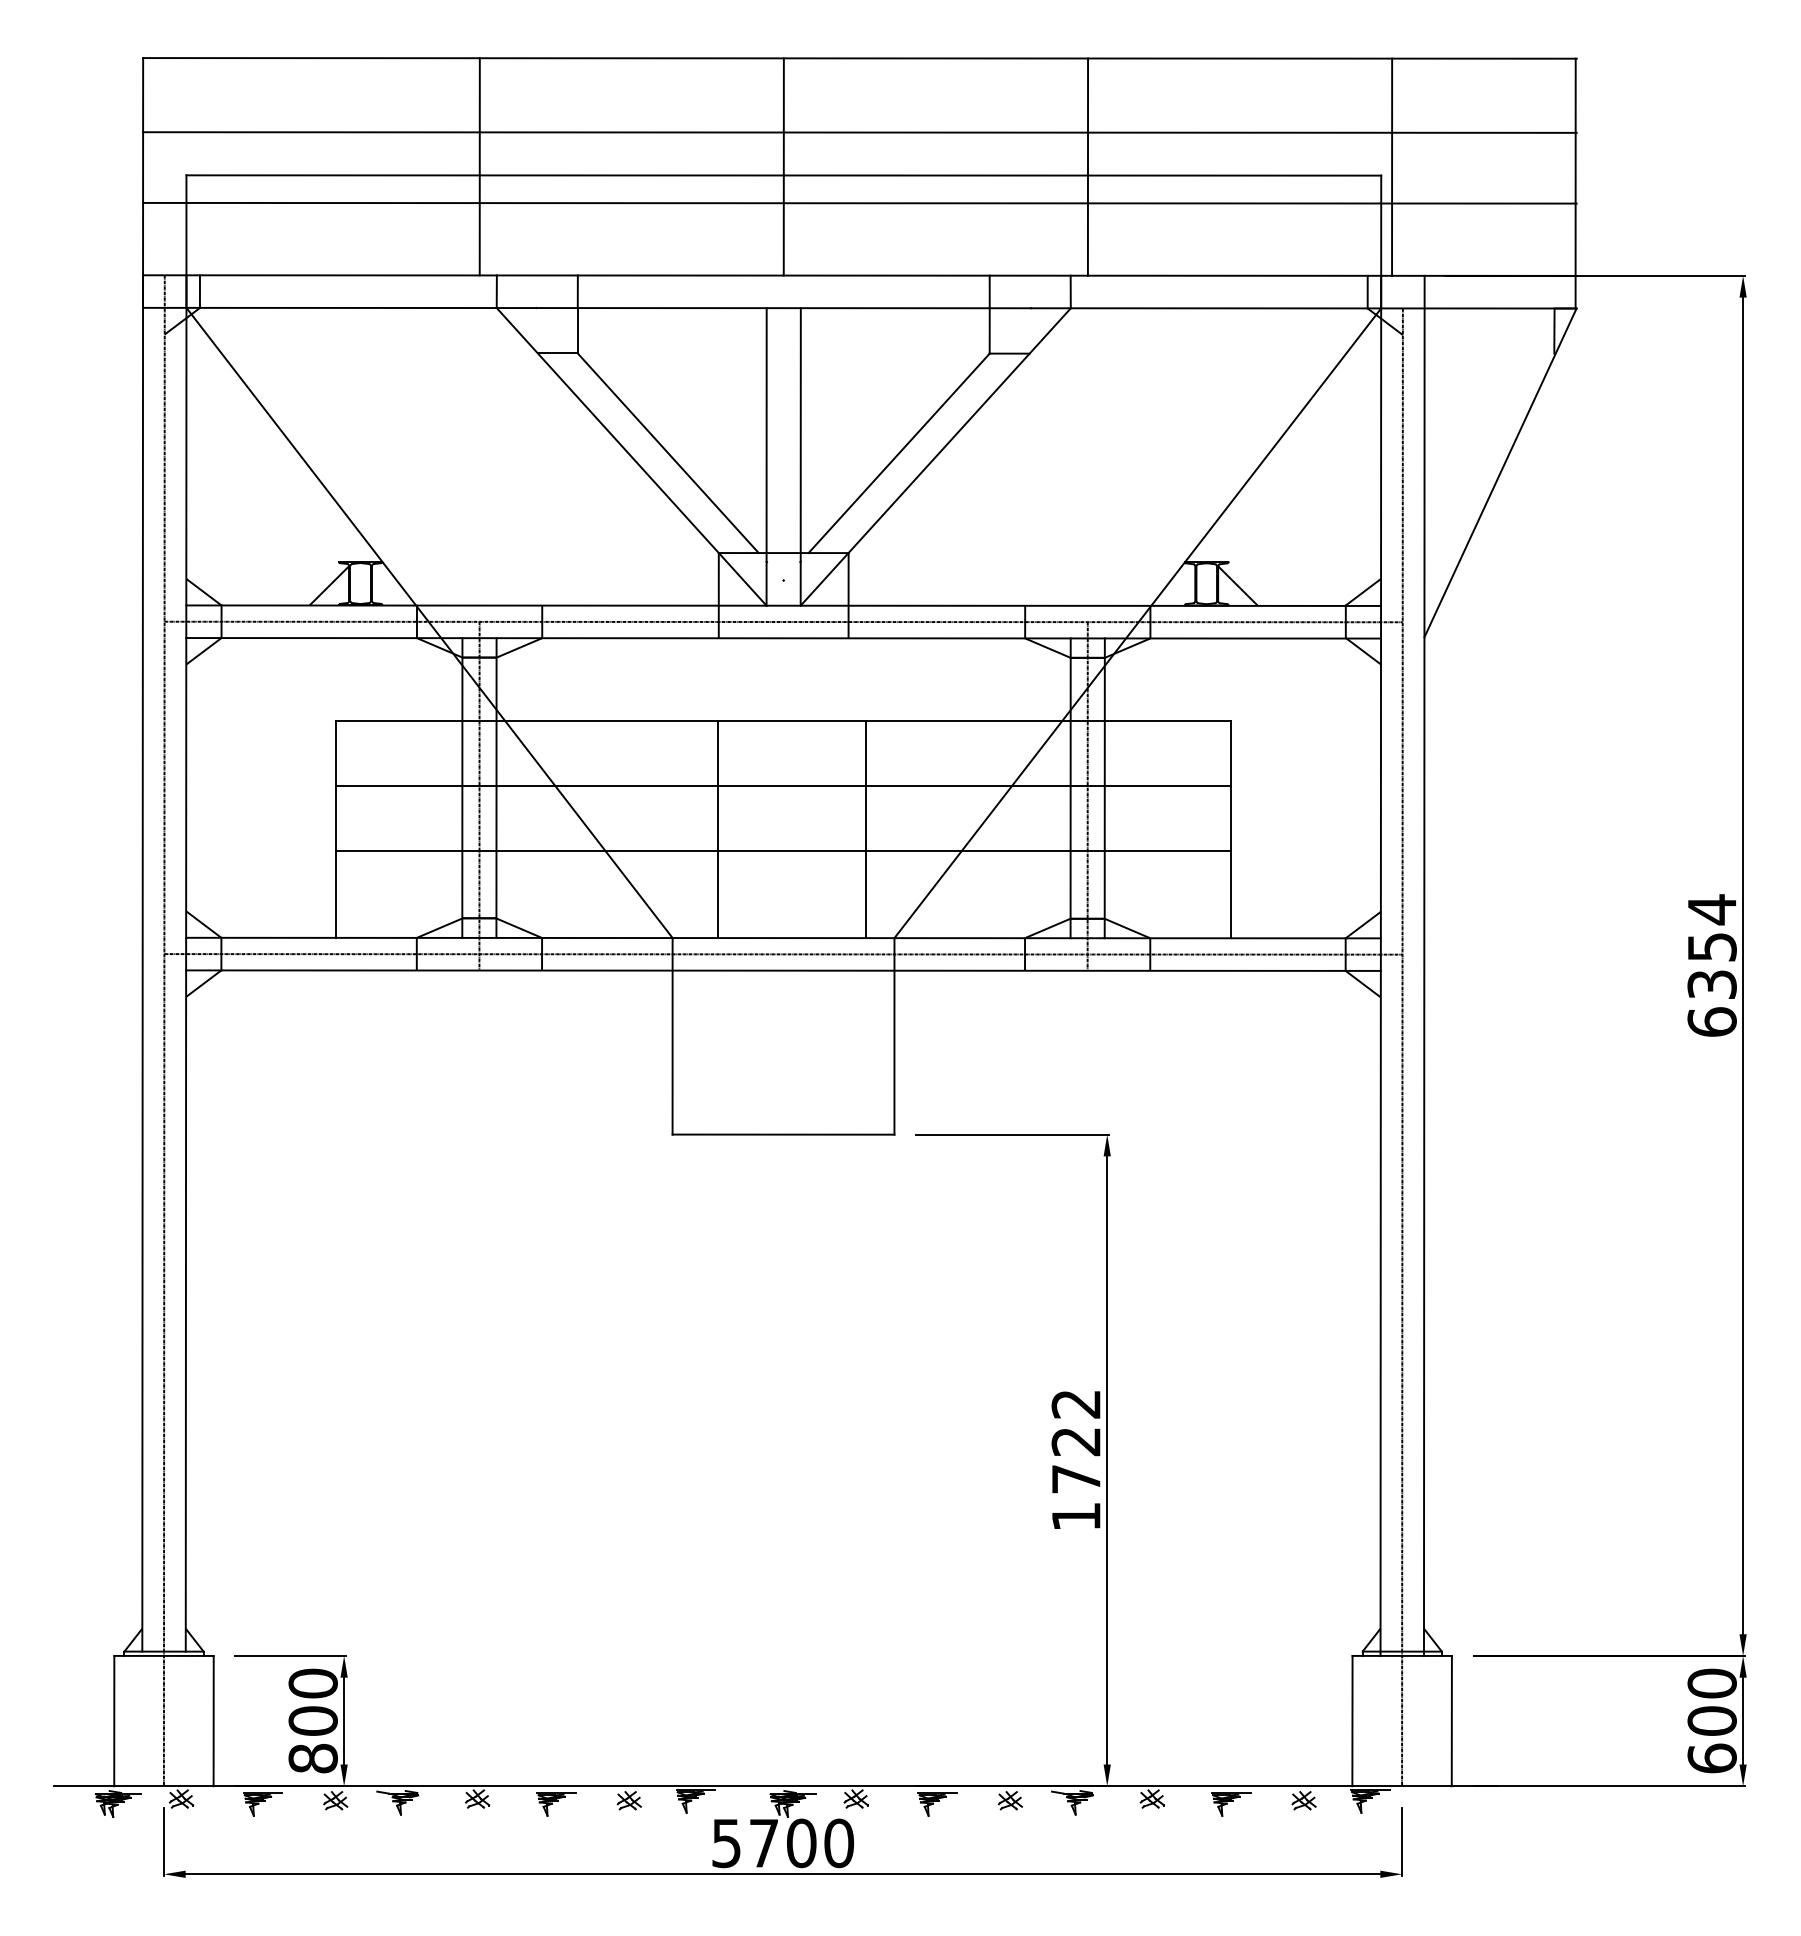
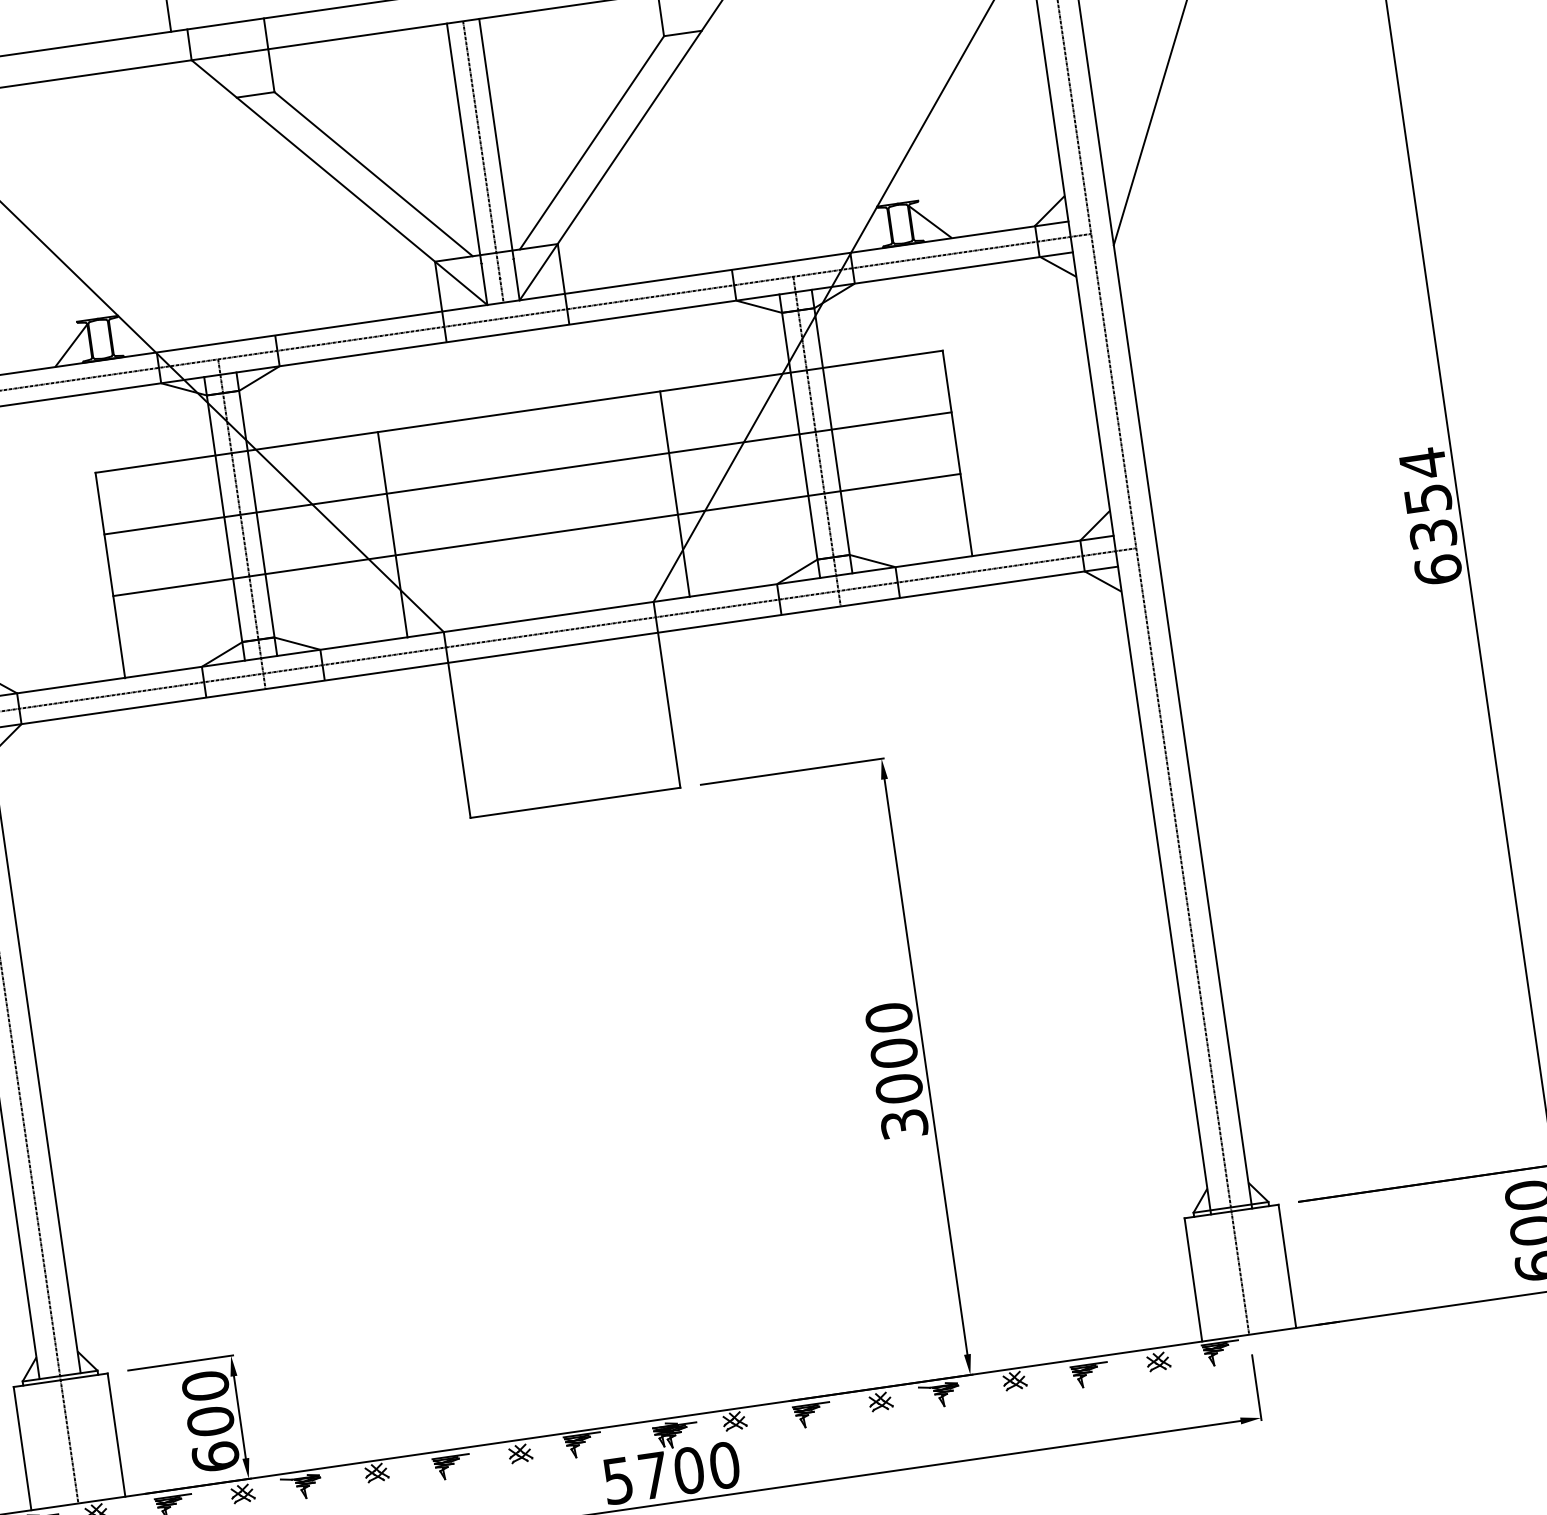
line: (783, 456) -> (483, 161), added
line: (718, 829) -> (392, 534), moved
line: (865, 829) -> (674, 494), moved
text: (1076, 1459) -> (896, 1070), 1722 -> 3000
text: (312, 1758) -> (215, 1456), 800 -> 600

